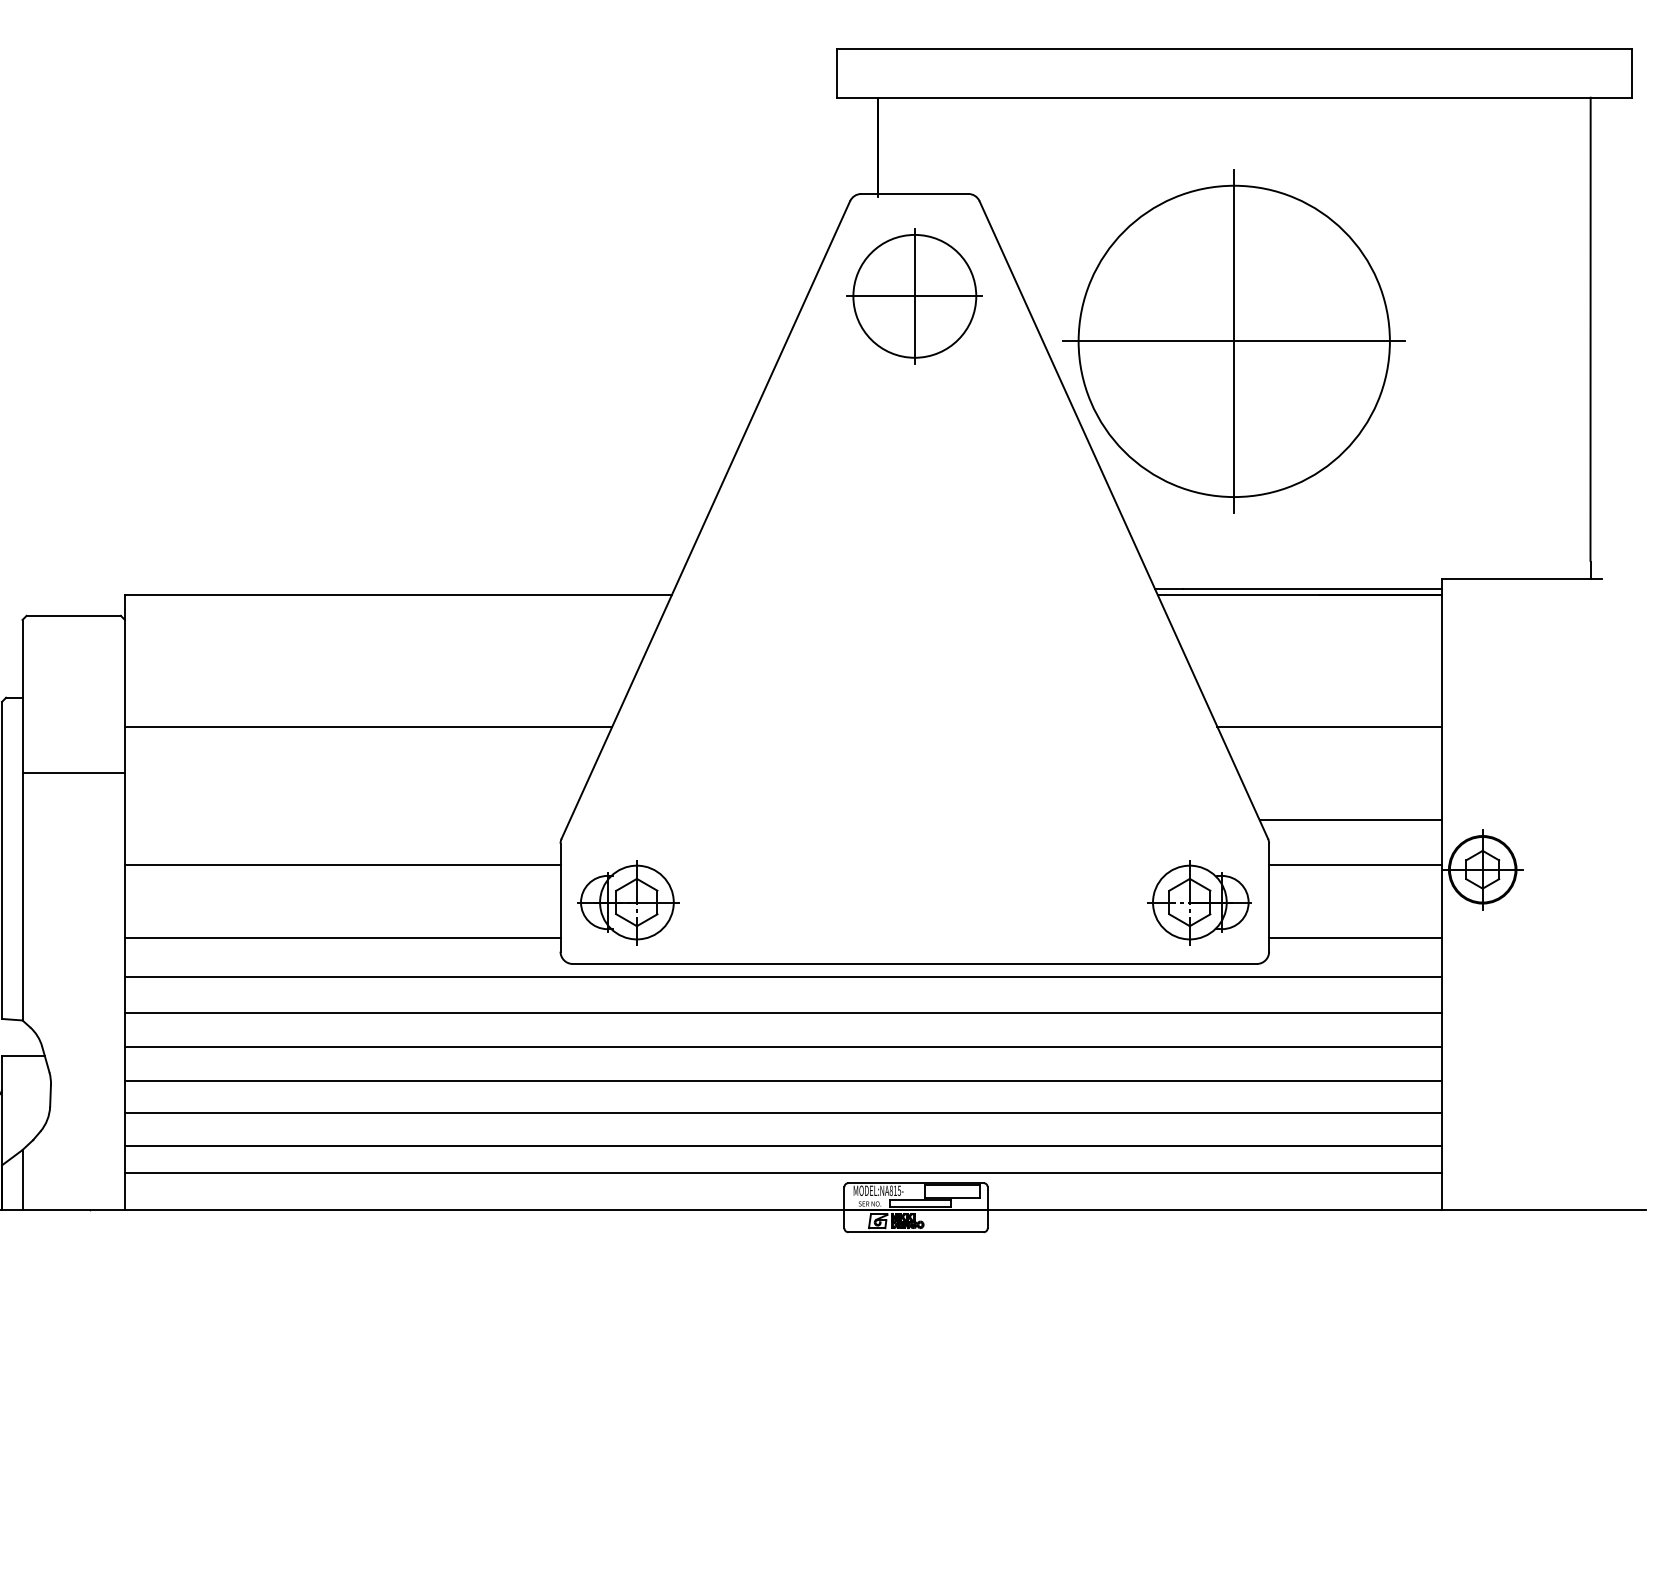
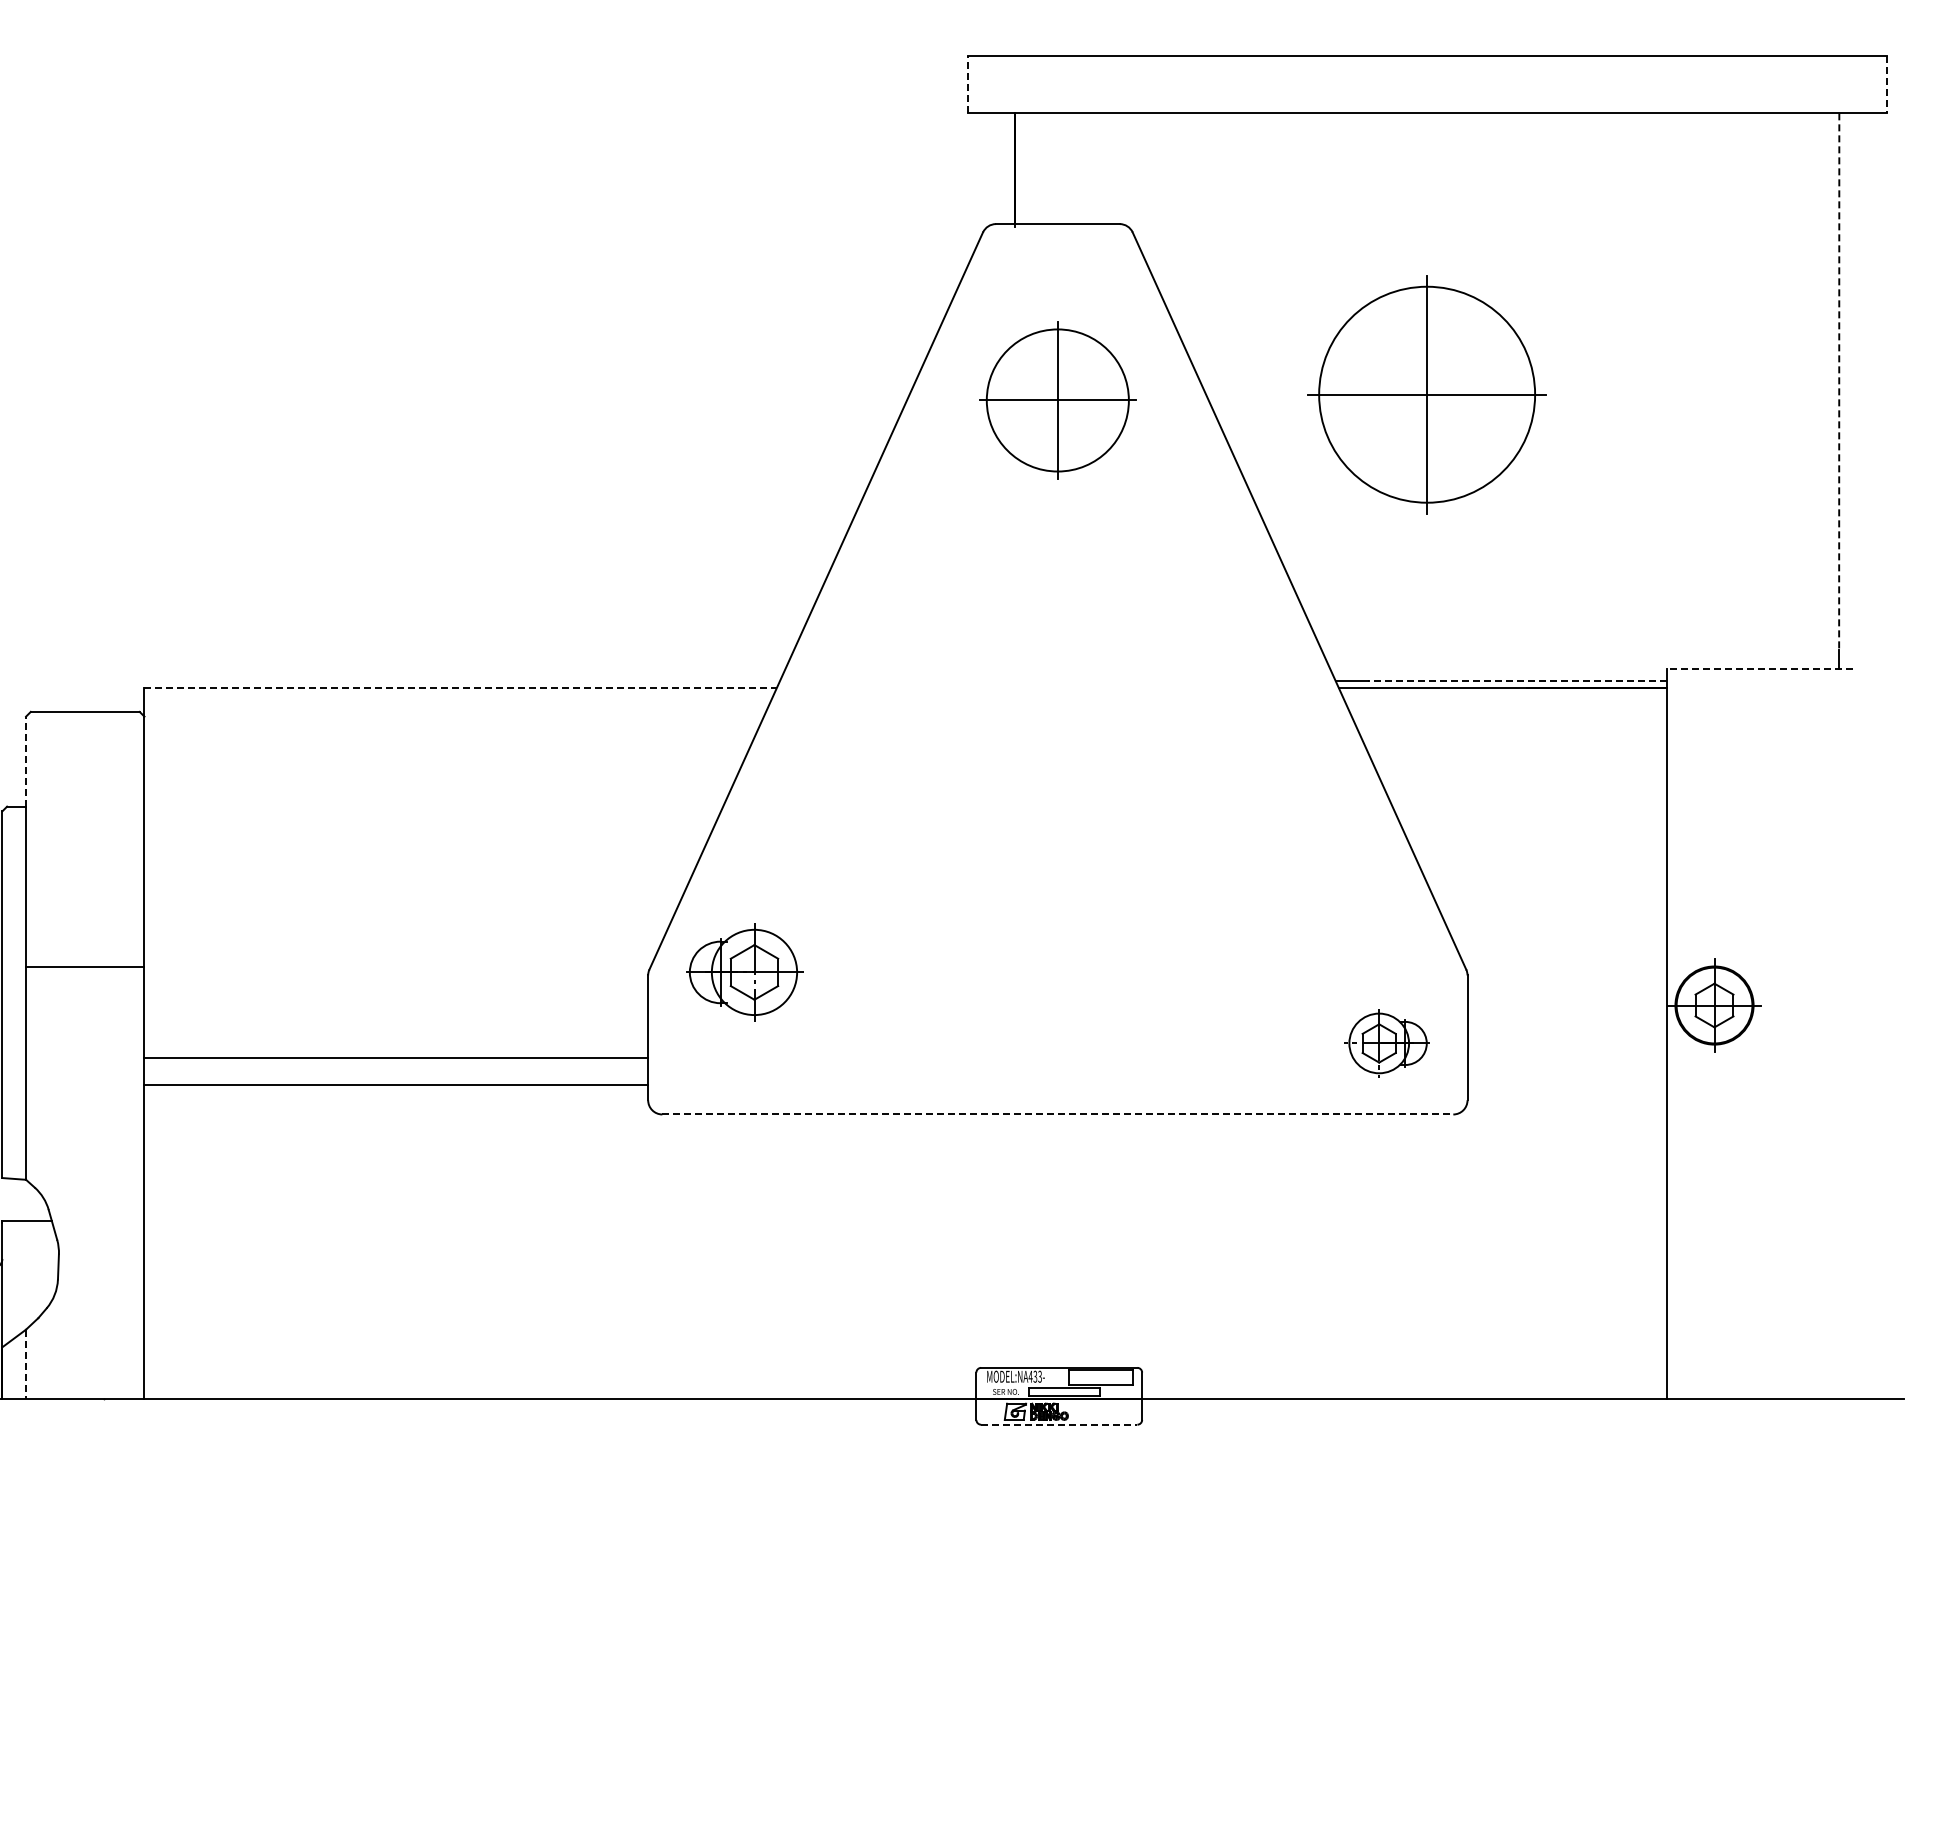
line: (836, 72) -> (967, 83), solid -> dashed
line: (1631, 73) -> (1886, 84), solid -> dashed
part: (914, 296) -> (1057, 400), moved
line: (1590, 329) -> (1839, 380), solid -> dashed
part: (1233, 341) -> (1426, 394), size x0.6
line: (1521, 579) -> (1759, 669), solid -> dashed
line: (1312, 589) -> (1517, 681), solid -> dashed
line: (399, 595) -> (461, 688), solid -> dashed
line: (22, 658) -> (26, 761), solid -> dashed
line: (368, 726) -> (426, 839), removed
line: (1329, 726) -> (1537, 839), removed
line: (73, 772) -> (85, 967), moved
line: (1350, 819) -> (1561, 947), removed
line: (342, 865) -> (396, 1058), moved
line: (1355, 865) -> (1567, 1000), removed
part: (628, 902) -> (744, 972), moved
part: (1199, 902) -> (1386, 1043), size x0.7
line: (1355, 938) -> (1567, 1084), removed
line: (915, 964) -> (1058, 1114), solid -> dashed
line: (783, 976) -> (905, 1129), removed
line: (783, 1013) -> (905, 1171), removed
line: (783, 1047) -> (905, 1210), removed
line: (783, 1080) -> (905, 1249), removed
line: (783, 1113) -> (905, 1287), removed
line: (783, 1145) -> (905, 1324), removed
line: (783, 1172) -> (905, 1355), removed
line: (22, 1180) -> (26, 1364), solid -> dashed
text: (894, 1190) -> (1034, 1376), MODEL:NA815- -> MODEL:NA433-
line: (916, 1232) -> (1059, 1424), solid -> dashed

